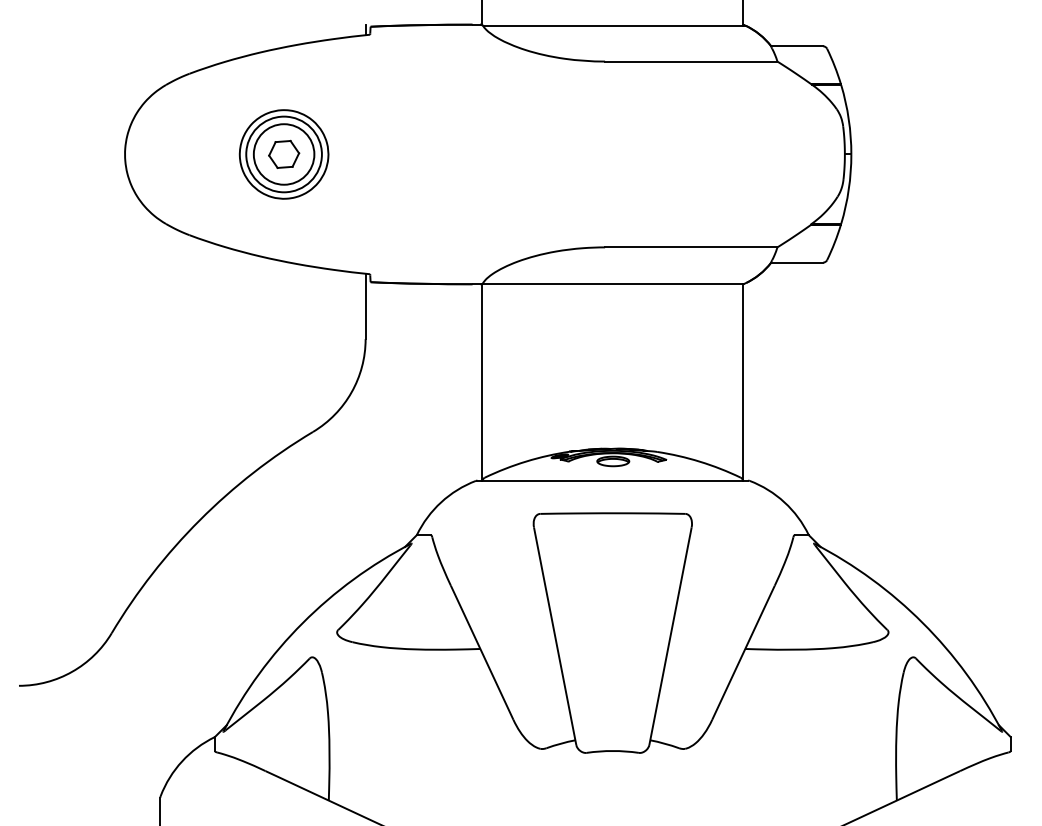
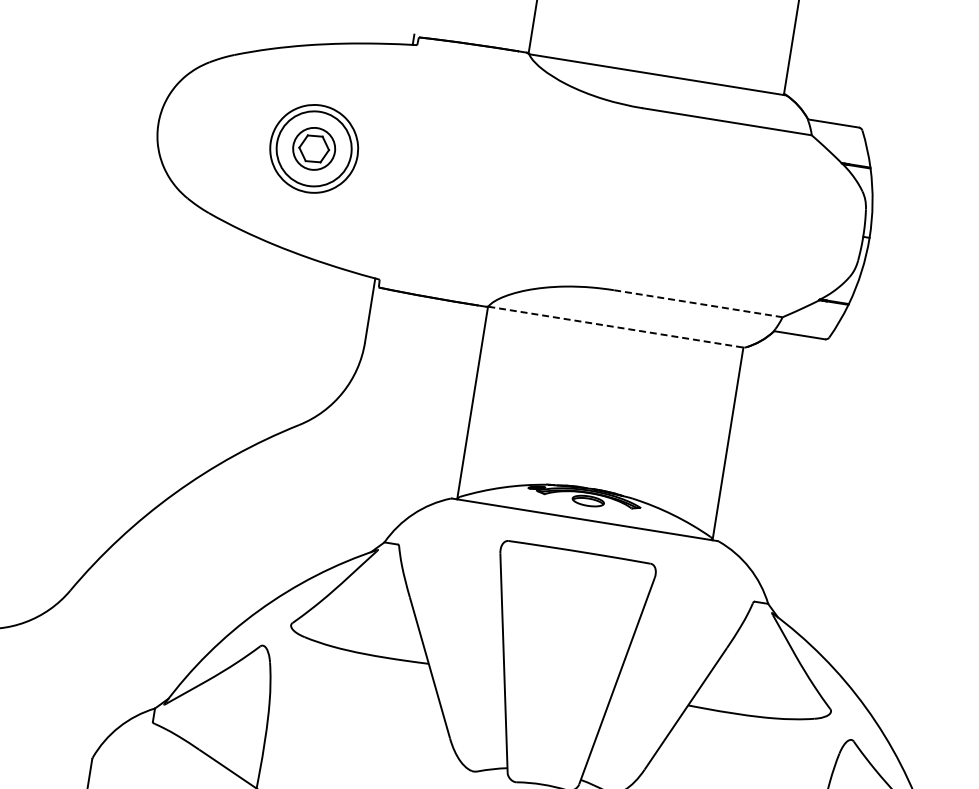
circle: (283, 154) -> (313, 148), size x0.7
line: (690, 247) -> (697, 303), solid -> dashed
line: (613, 283) -> (616, 326), solid -> dashed

